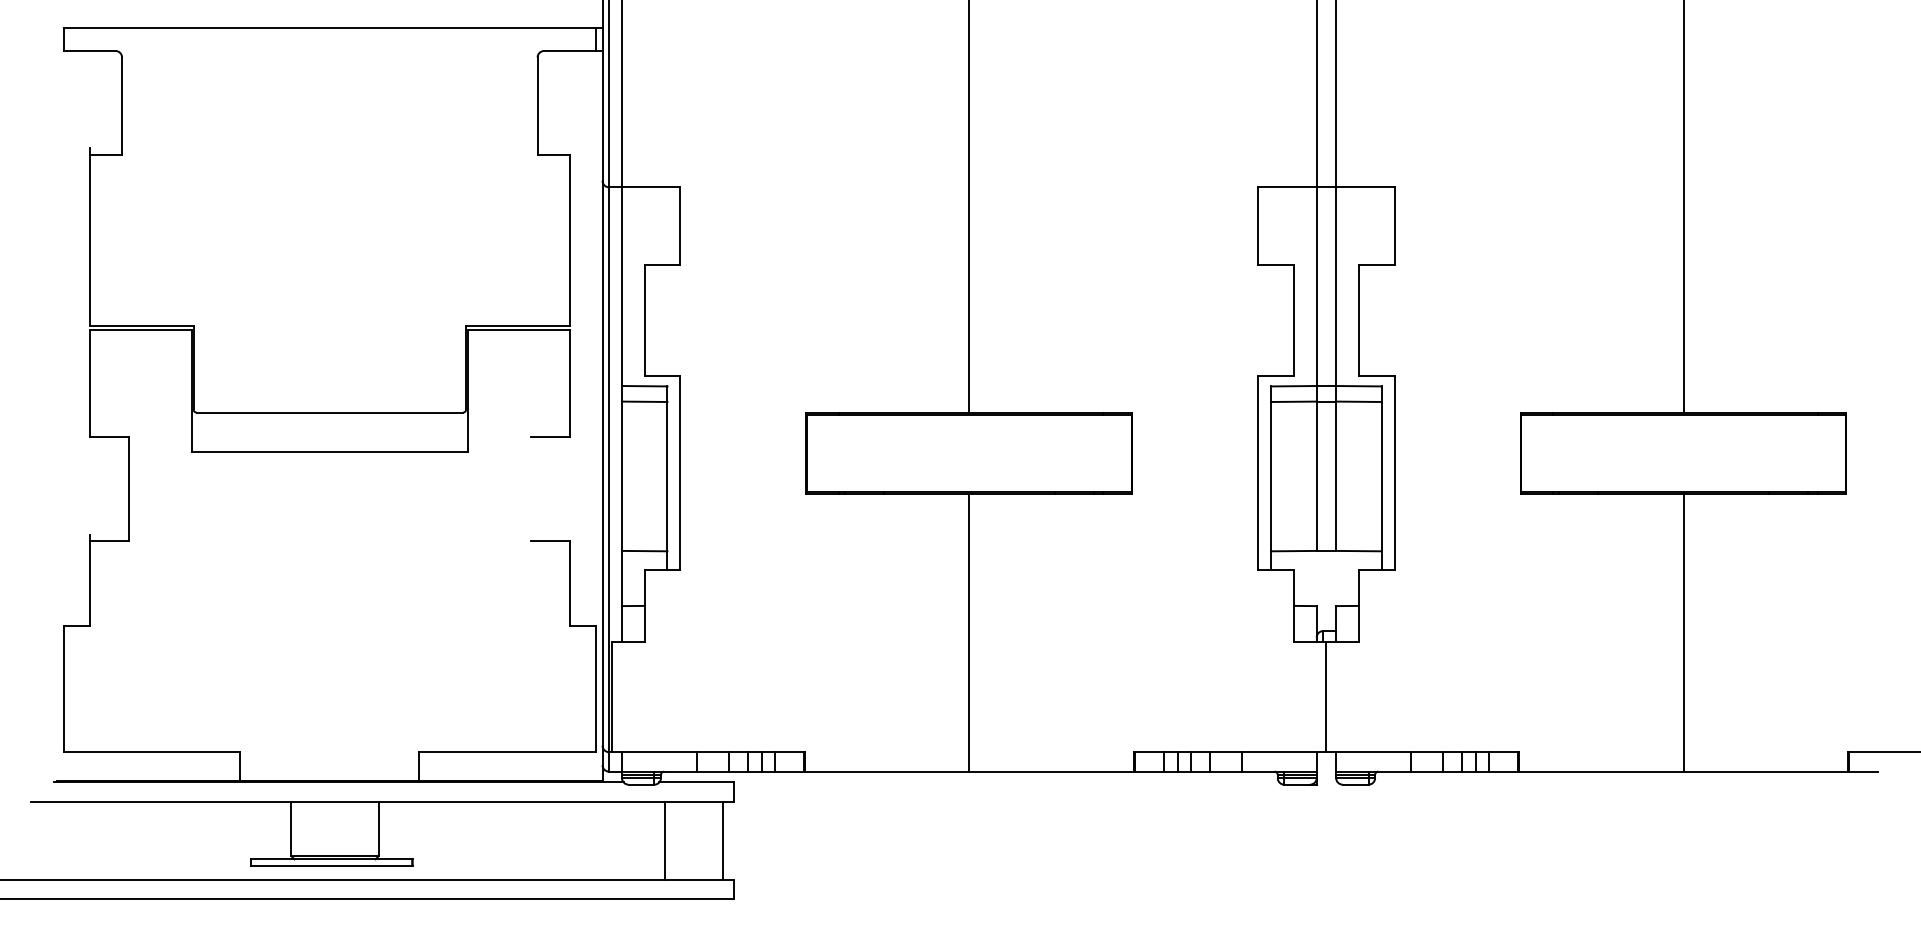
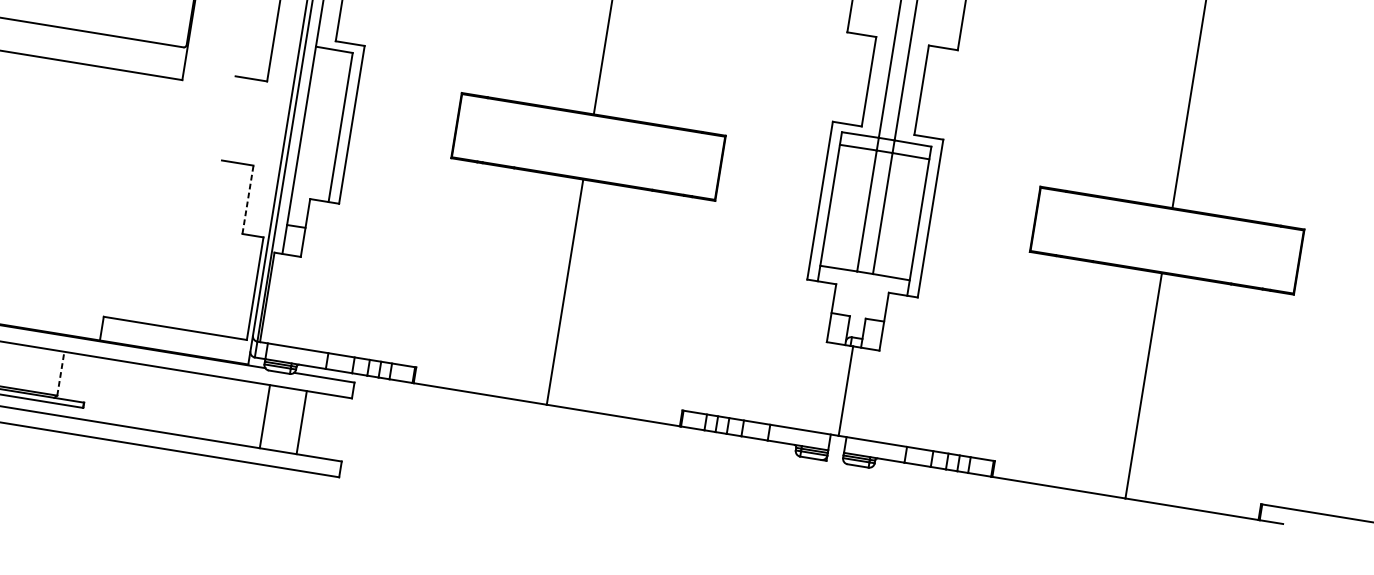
line: (644, 401) -> (332, 62), removed
line: (644, 550) -> (312, 182), removed
line: (570, 582) -> (248, 199), solid -> dashed
line: (378, 828) -> (60, 373), solid -> dashed
line: (664, 840) -> (264, 416), moved
line: (723, 840) -> (302, 422), moved

